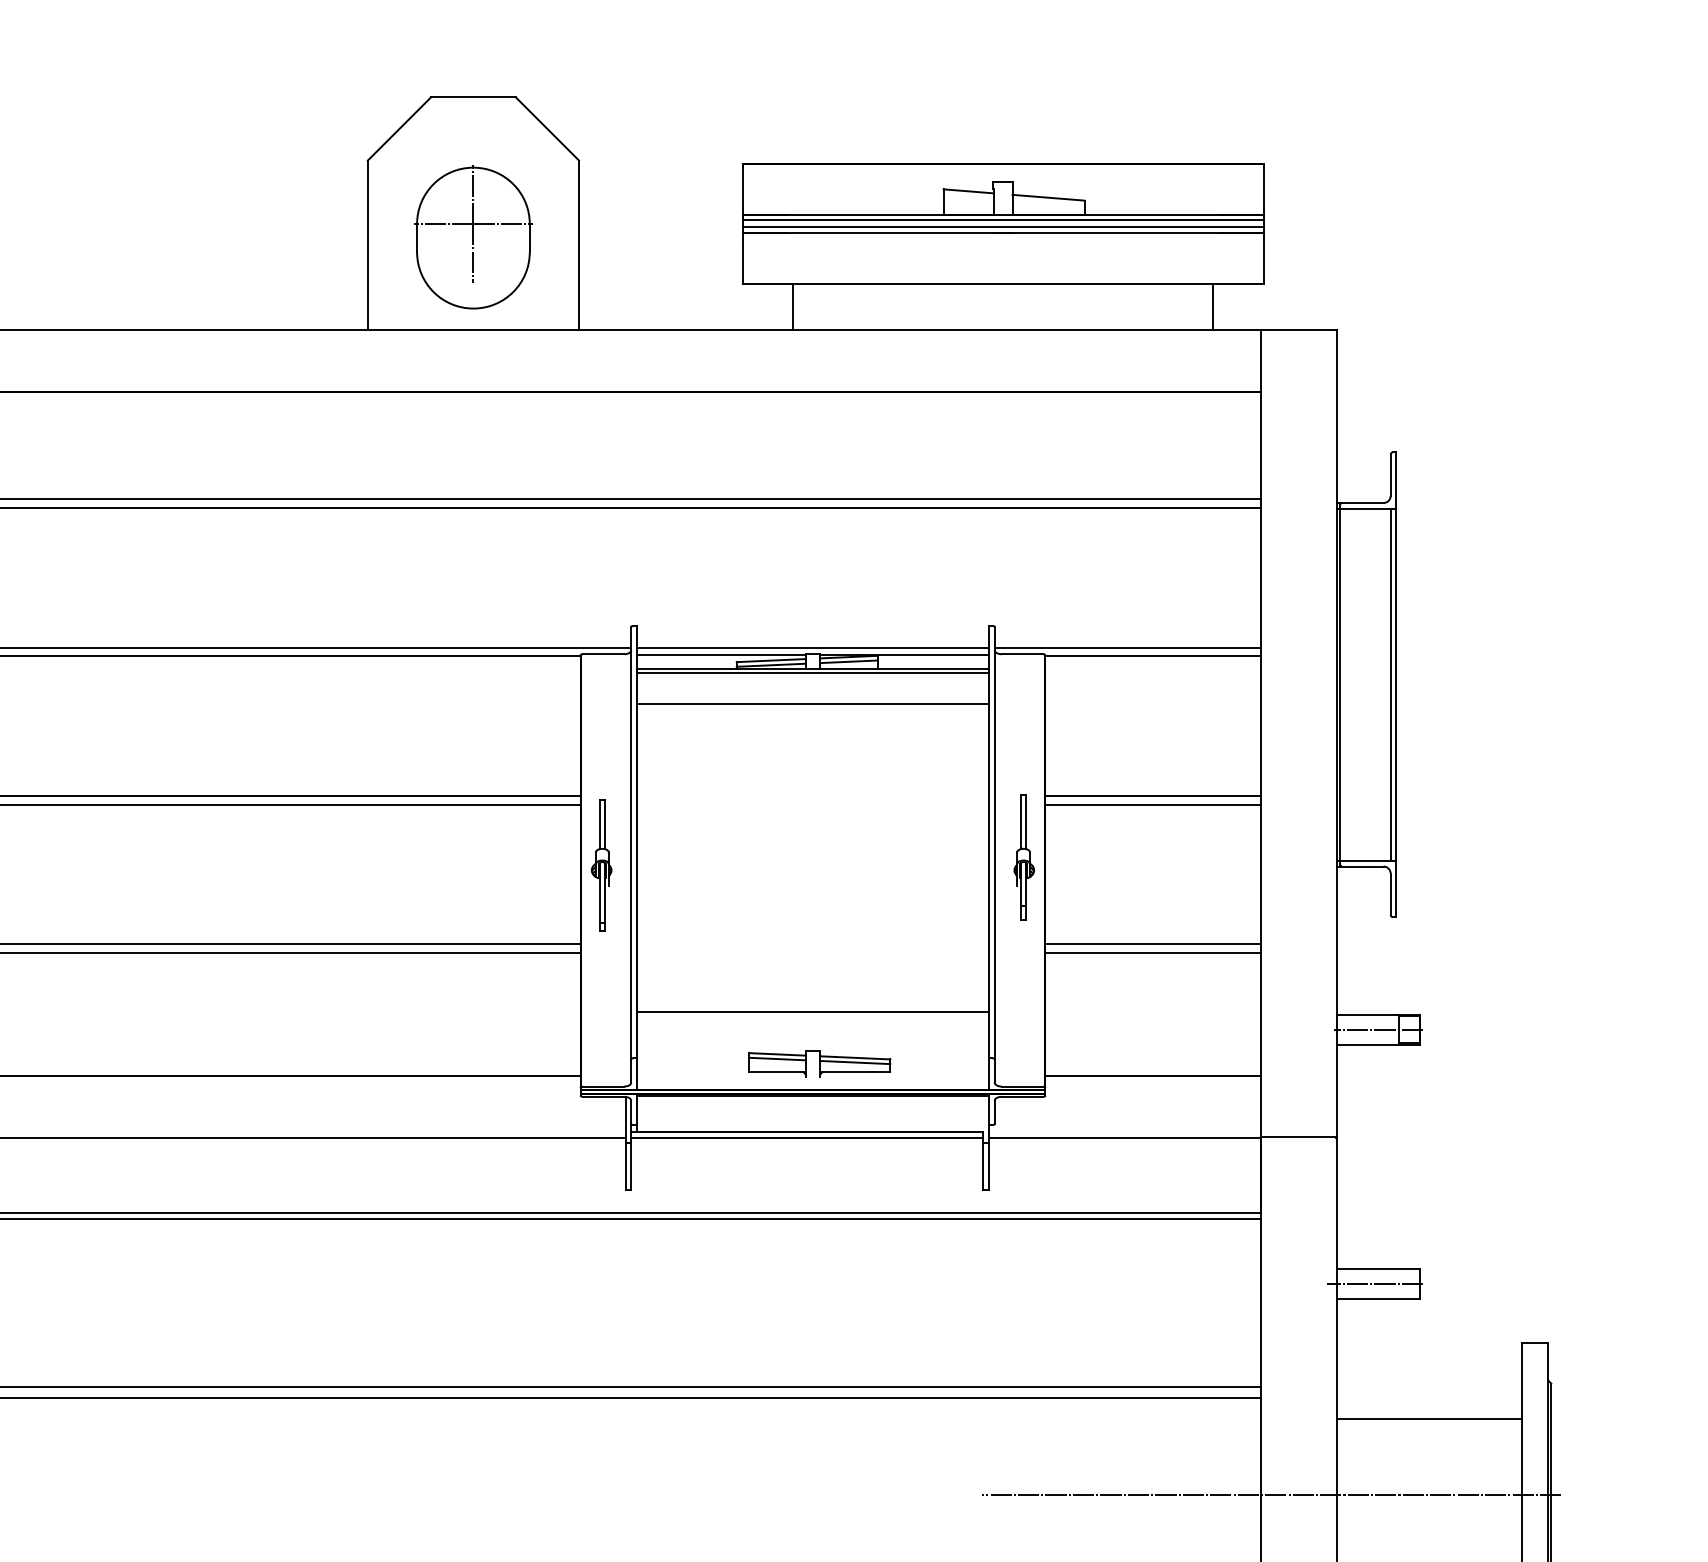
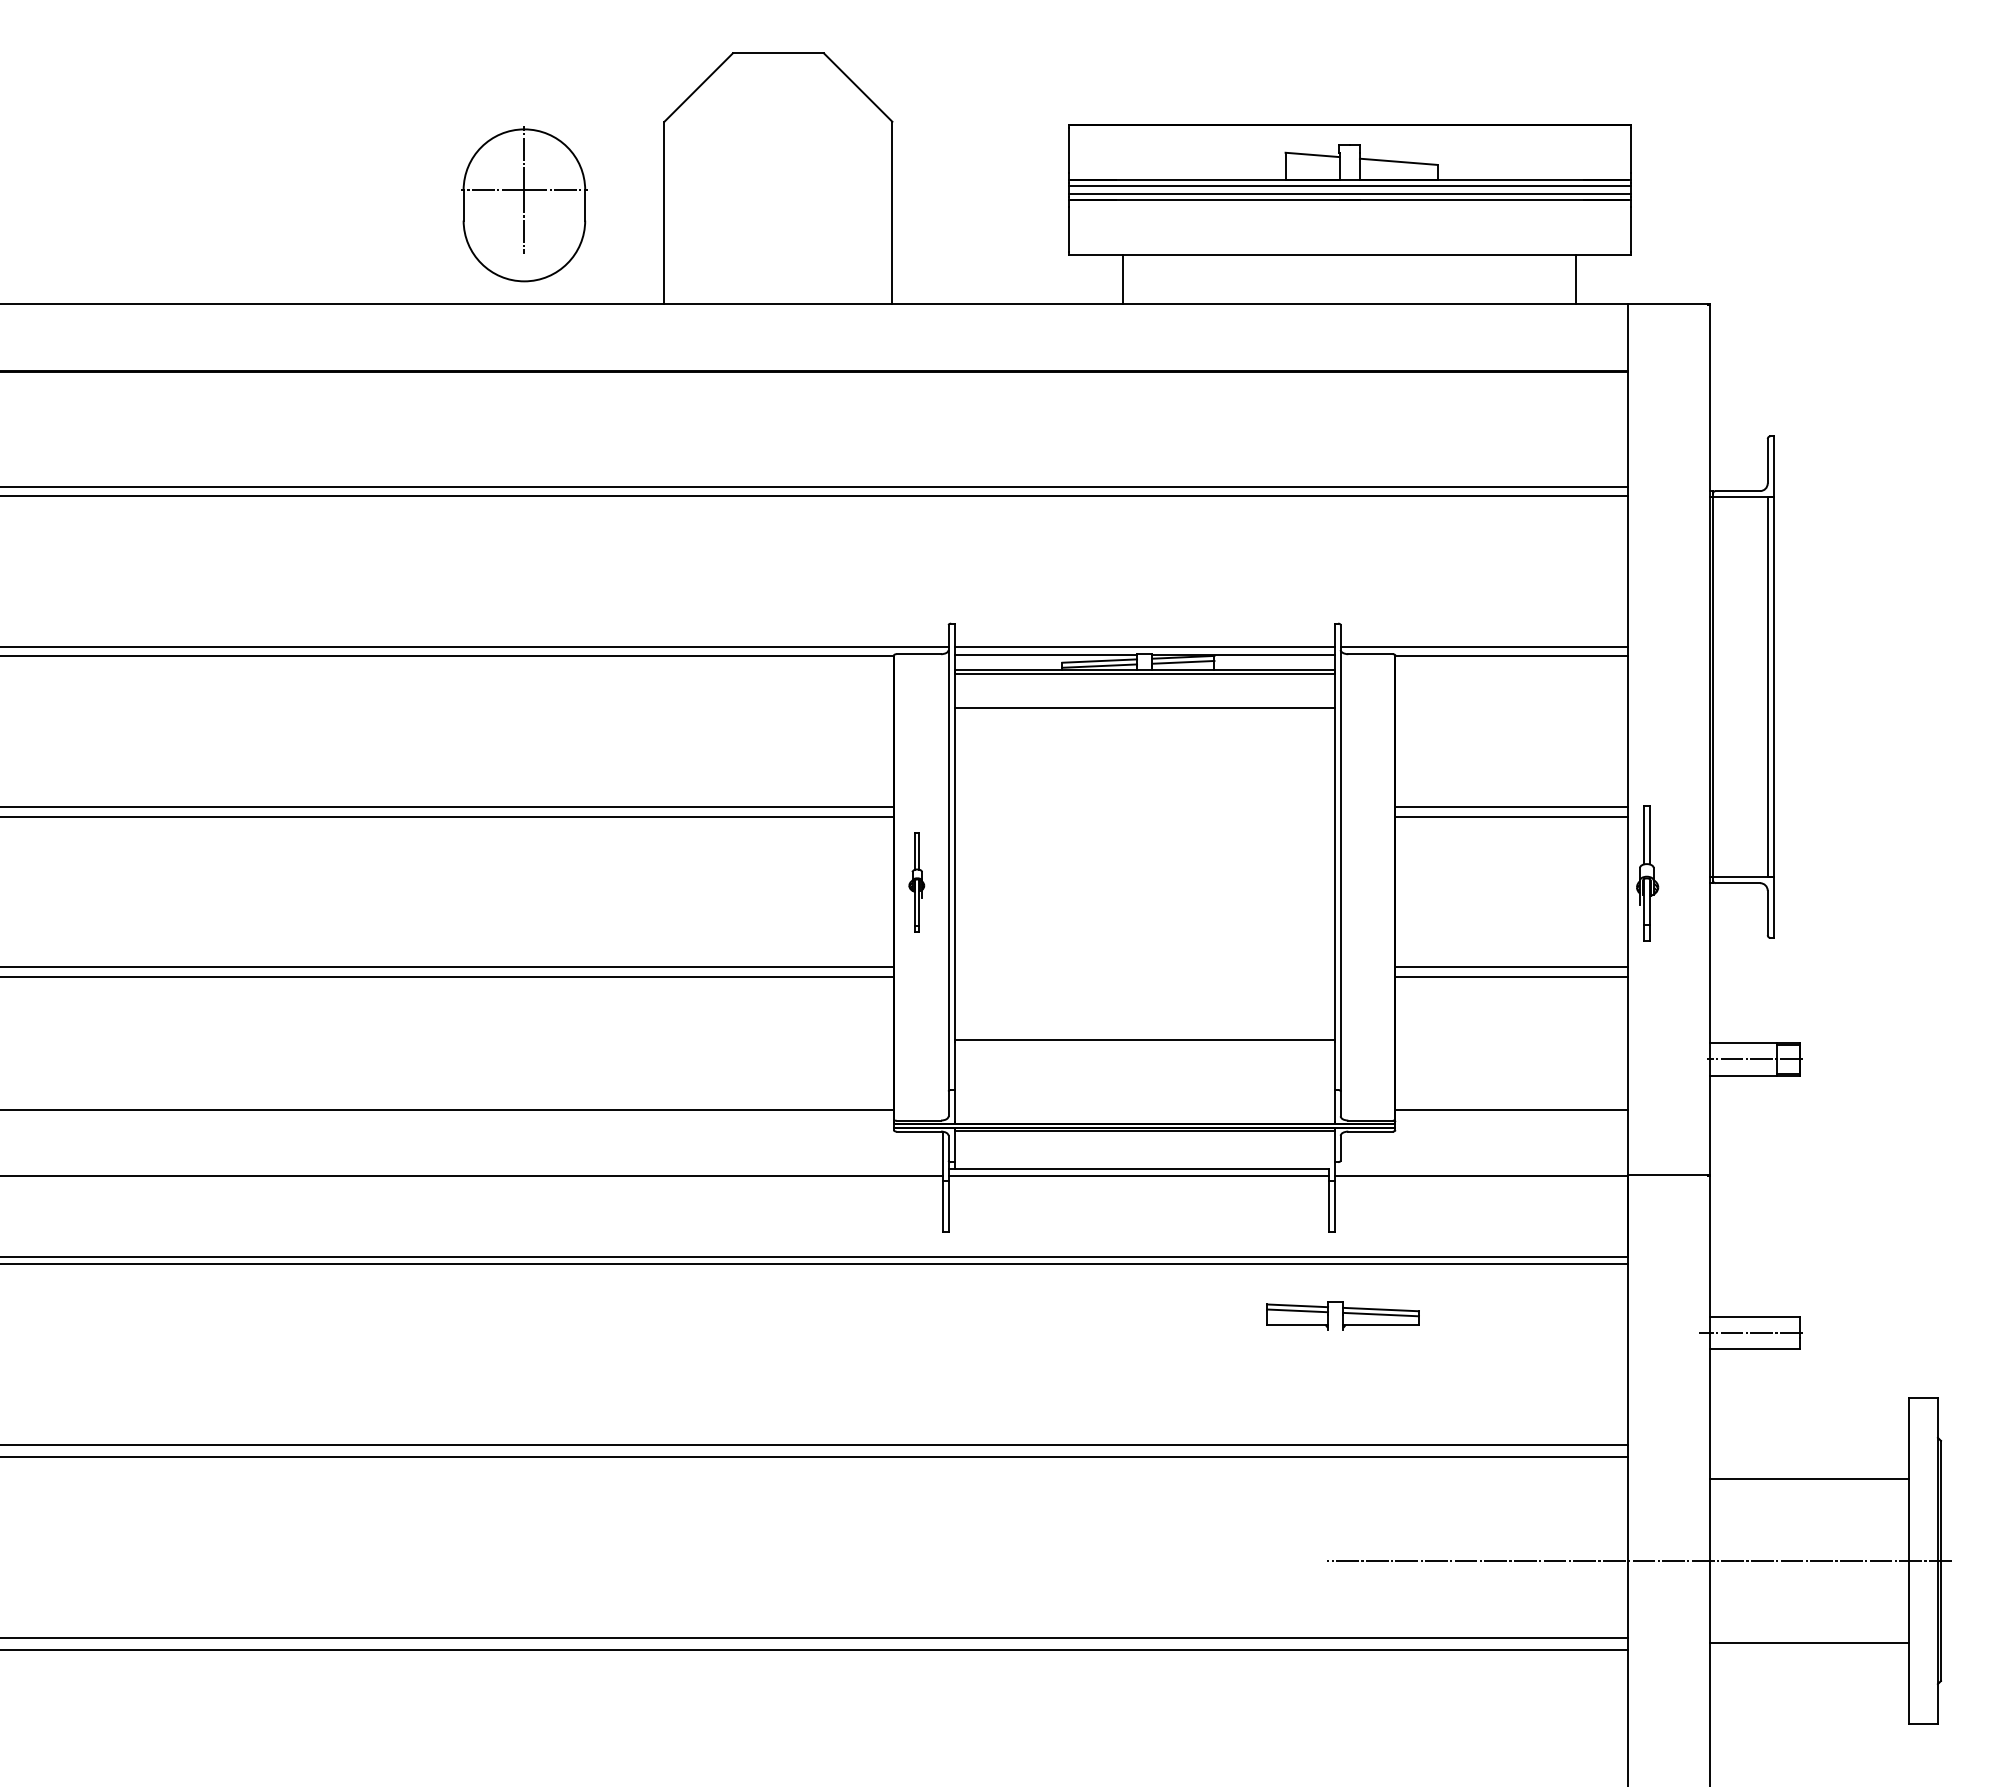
part: (473, 237) -> (524, 204), moved
part: (1024, 857) -> (1647, 873), moved
part: (601, 864) -> (916, 881), size x0.7
part: (819, 1063) -> (1342, 1315), moved

